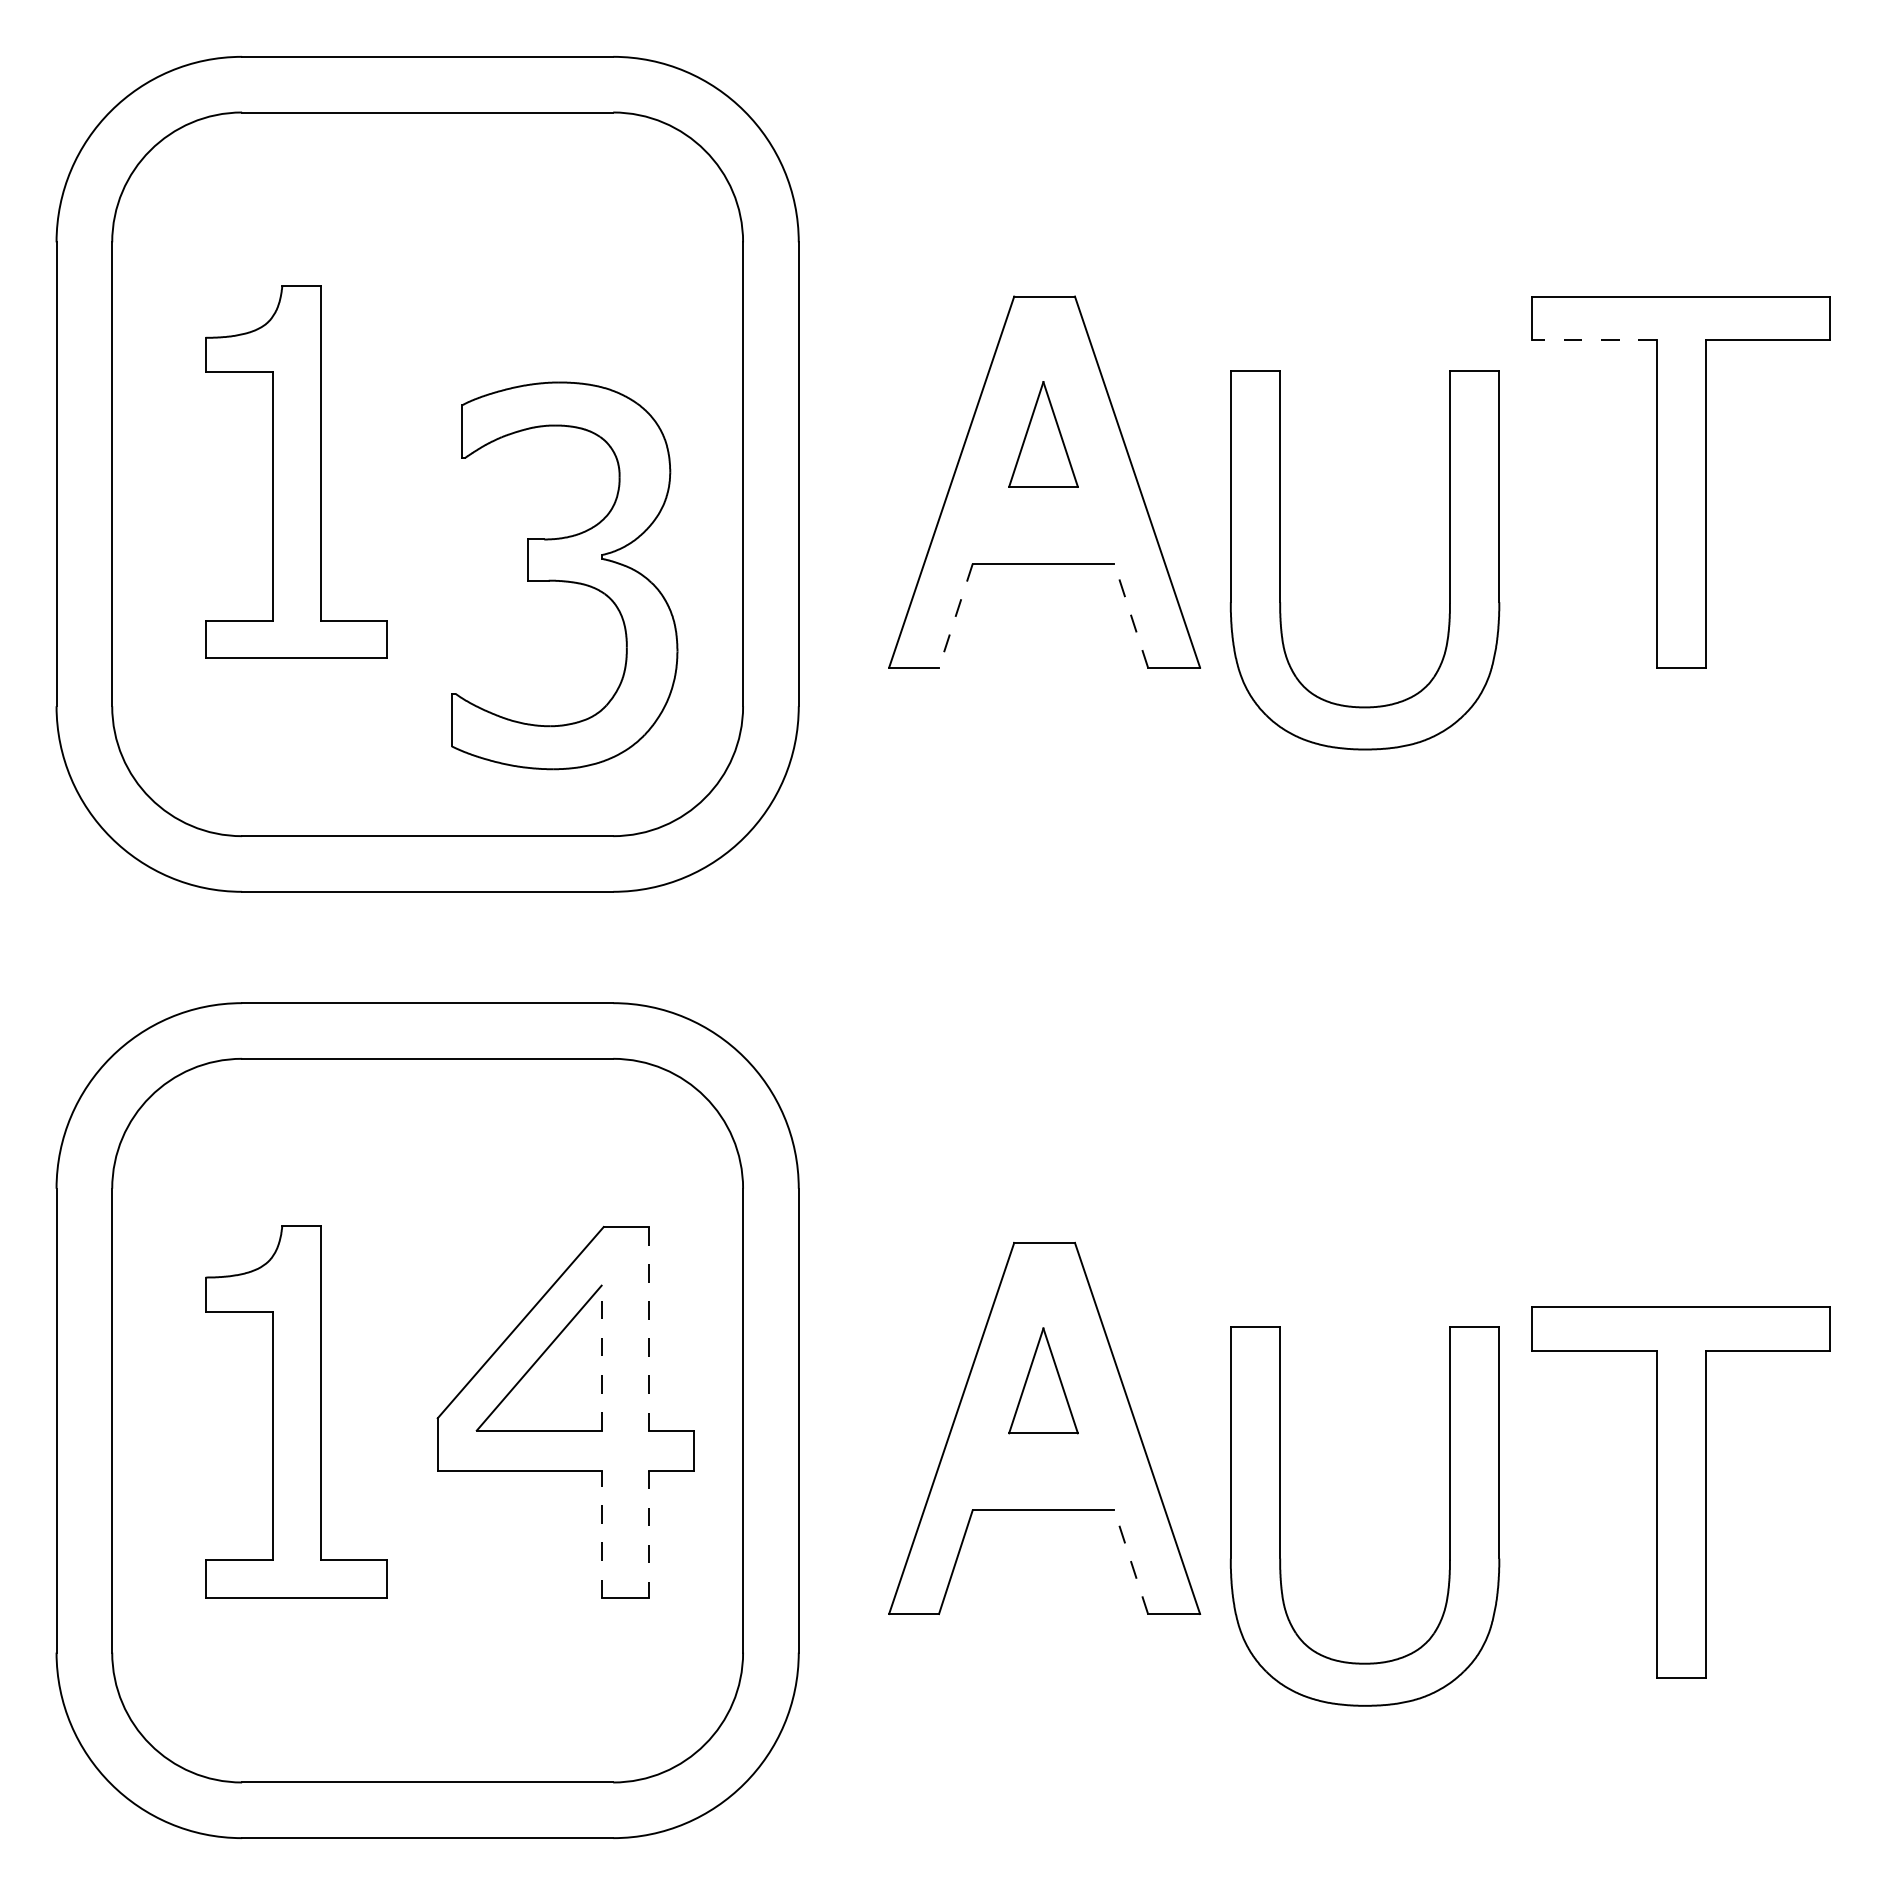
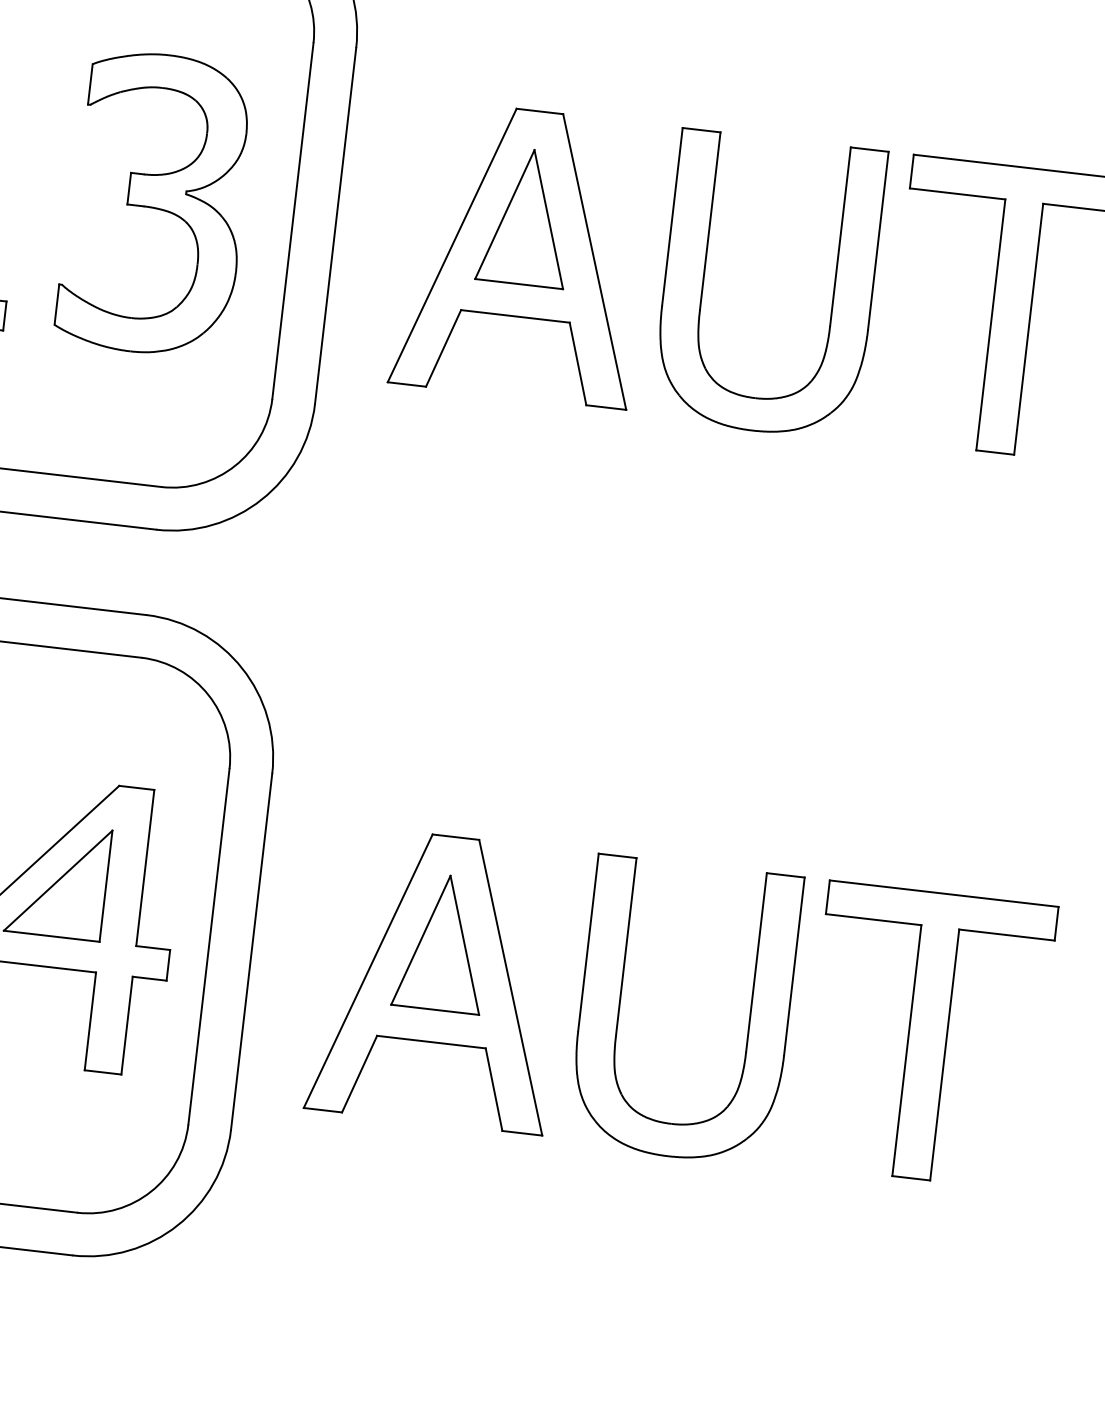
line: (1593, 340) -> (956, 193), dashed -> solid
part: (1043, 434) -> (526, 217), size x1.67
part: (1280, 560) -> (703, 278), moved
part: (564, 575) -> (156, 203), moved
line: (955, 615) -> (443, 348), dashed -> solid
line: (1131, 615) -> (578, 363), dashed -> solid
line: (649, 1328) -> (145, 867), dashed -> solid
line: (601, 1357) -> (105, 885), dashed -> solid
part: (1043, 1380) -> (442, 942), size x1.67
part: (1680, 1492) -> (927, 1035), moved
part: (1280, 1516) -> (620, 1003), moved
line: (601, 1534) -> (90, 1021), dashed -> solid
line: (649, 1534) -> (127, 1025), dashed -> solid
line: (1131, 1562) -> (494, 1089), dashed -> solid

